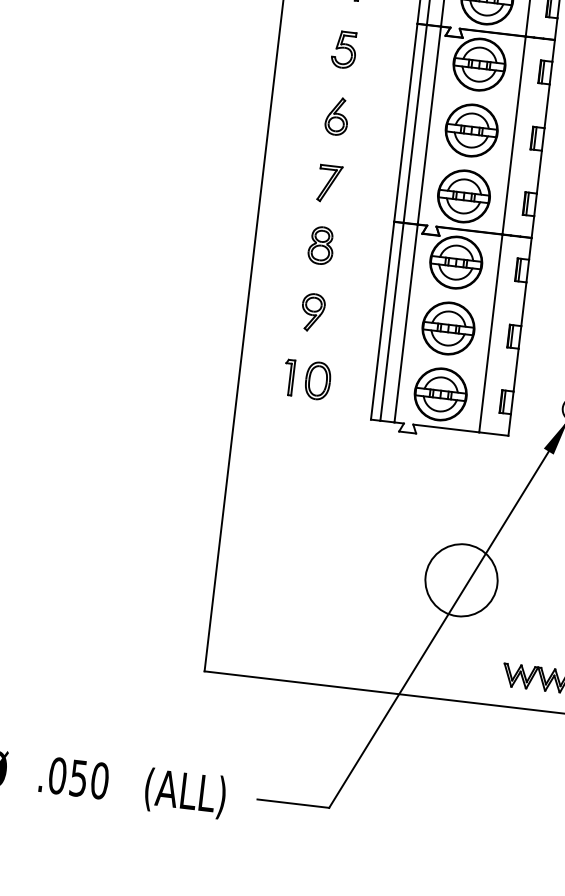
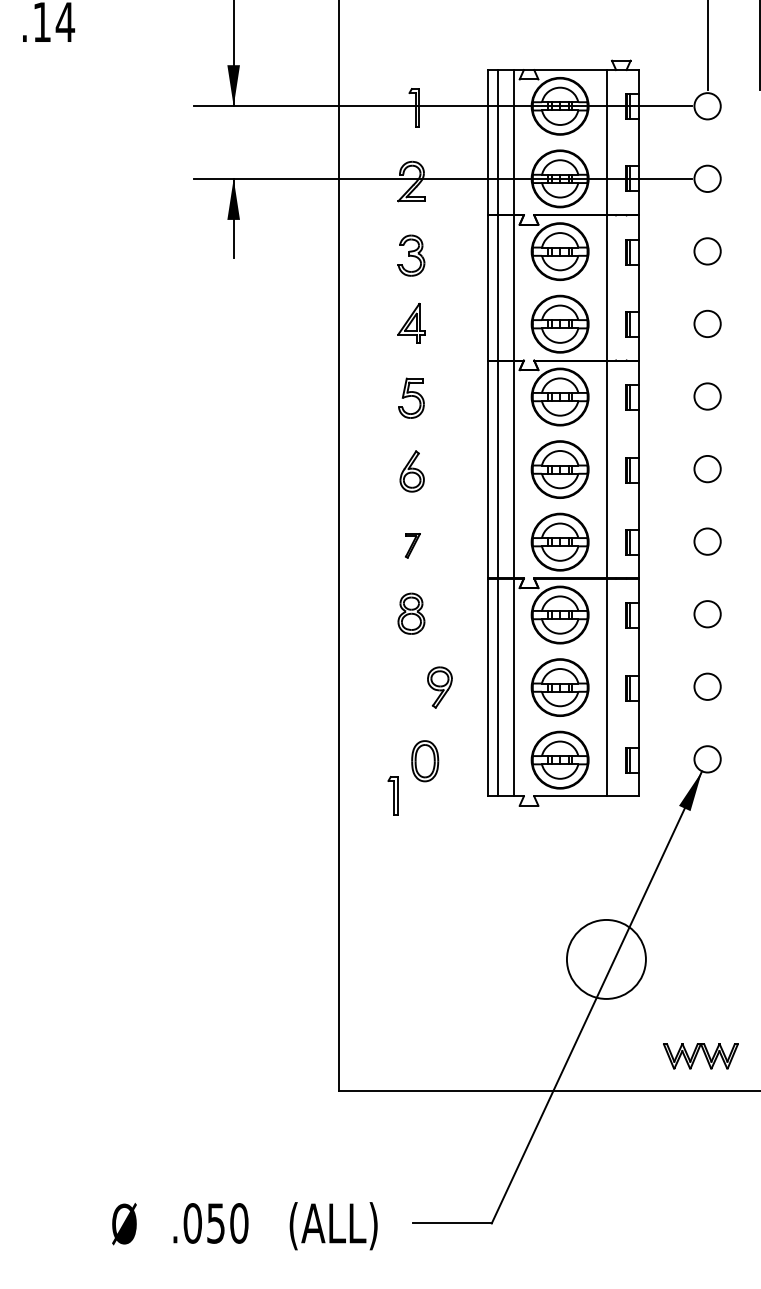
part: (329, 183) -> (412, 545), size x0.6
part: (312, 312) -> (439, 687), moved
part: (288, 376) -> (392, 795), moved

